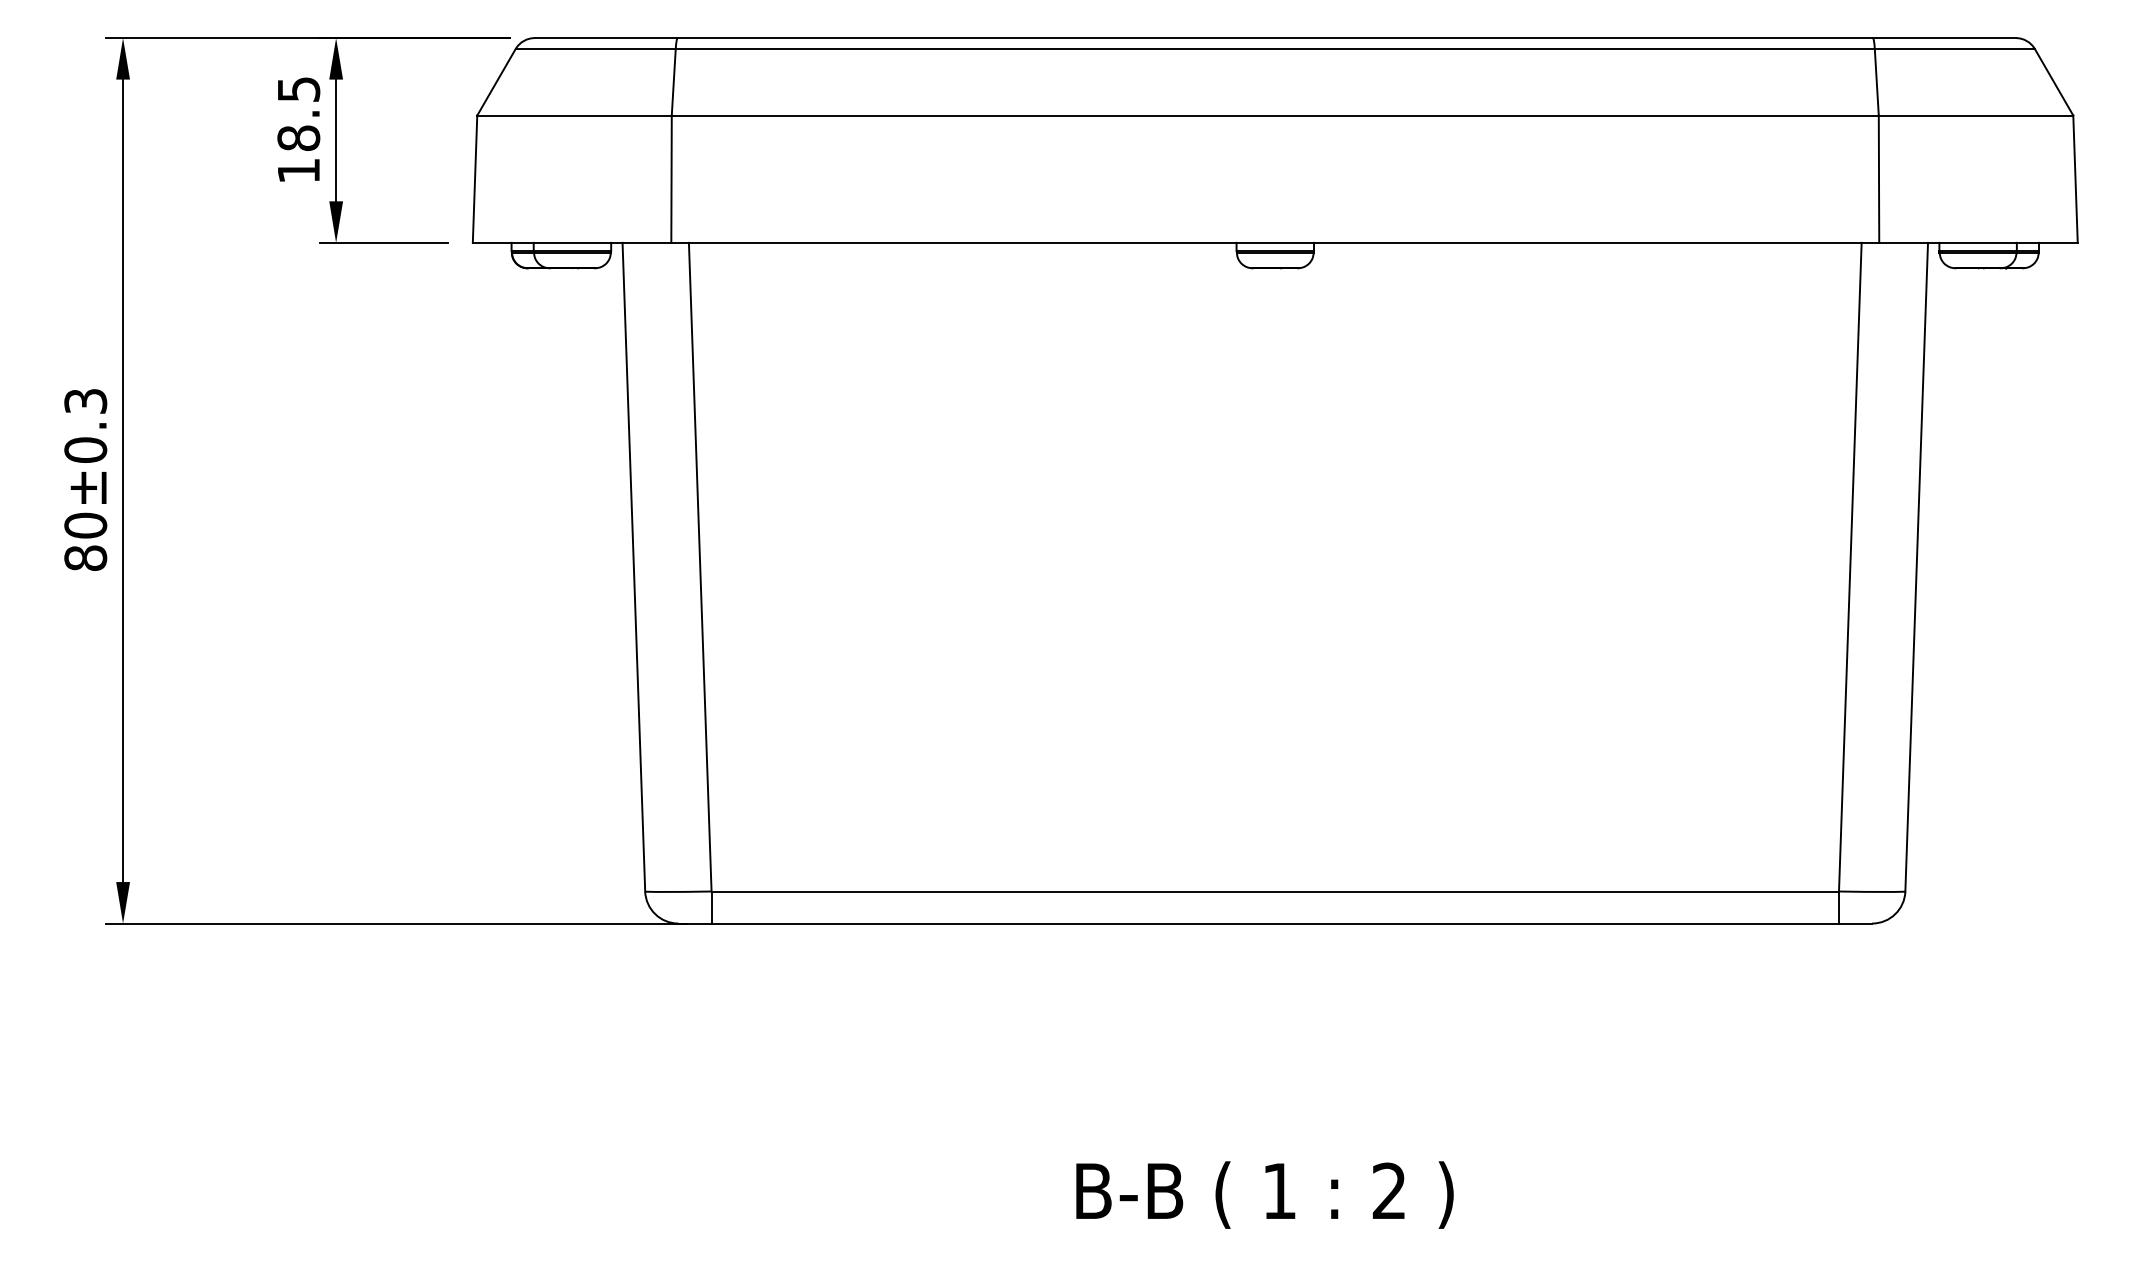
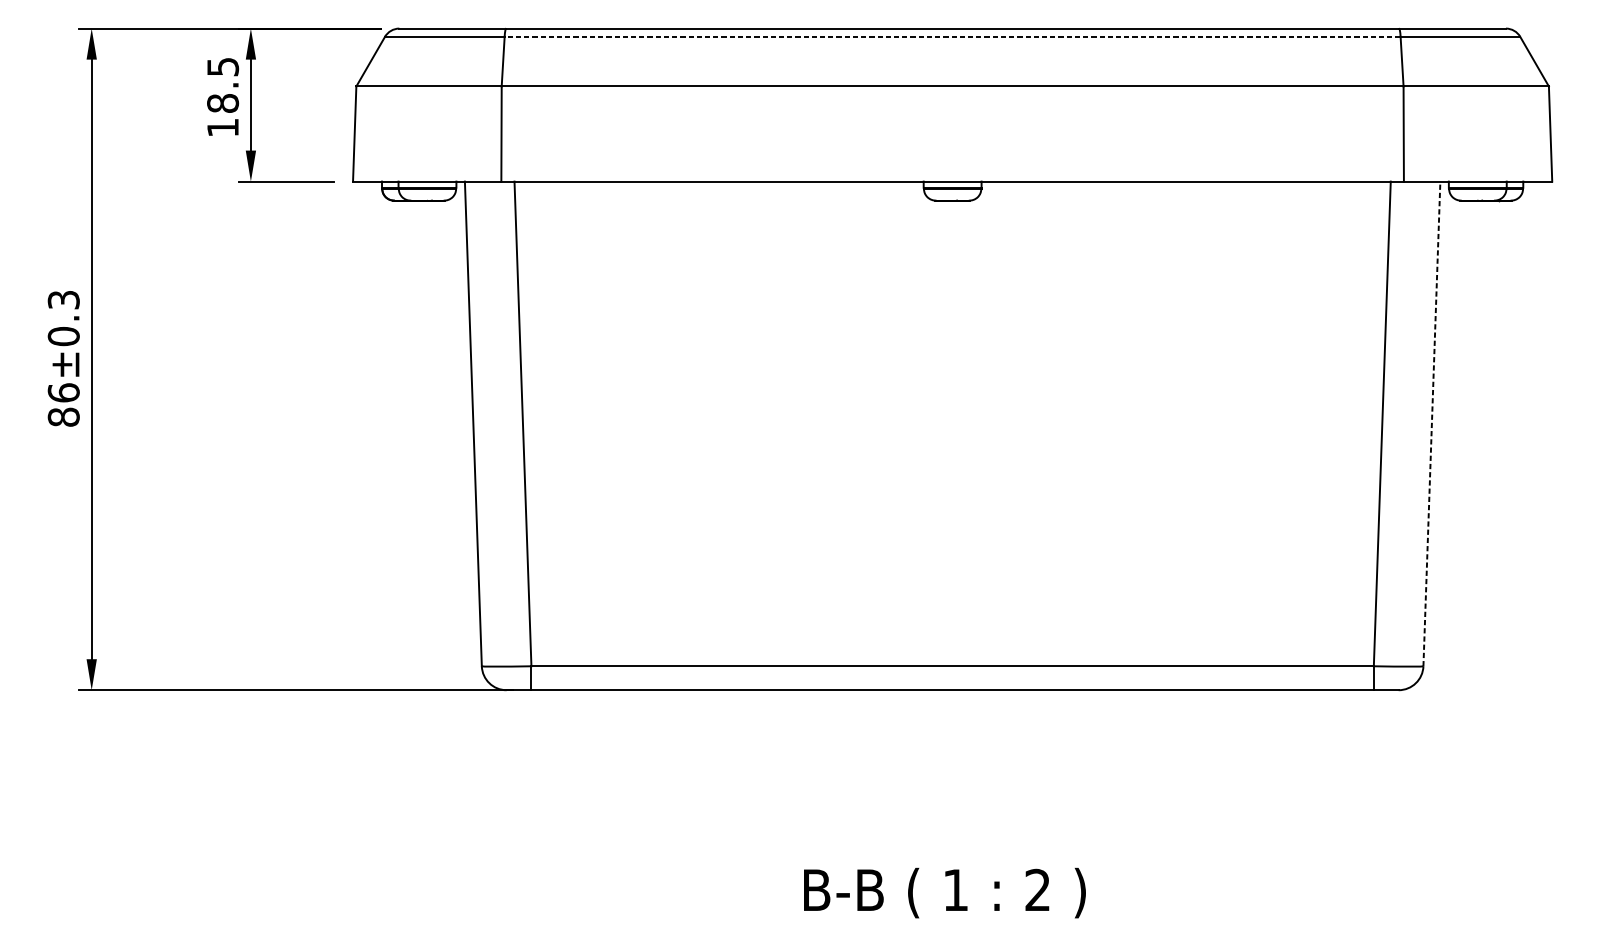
line: (1275, 49) -> (952, 37), solid -> dashed
text: (85, 525) -> (63, 392), 80±0.3 -> 86±0.3
line: (1916, 567) -> (1431, 424), solid -> dashed

